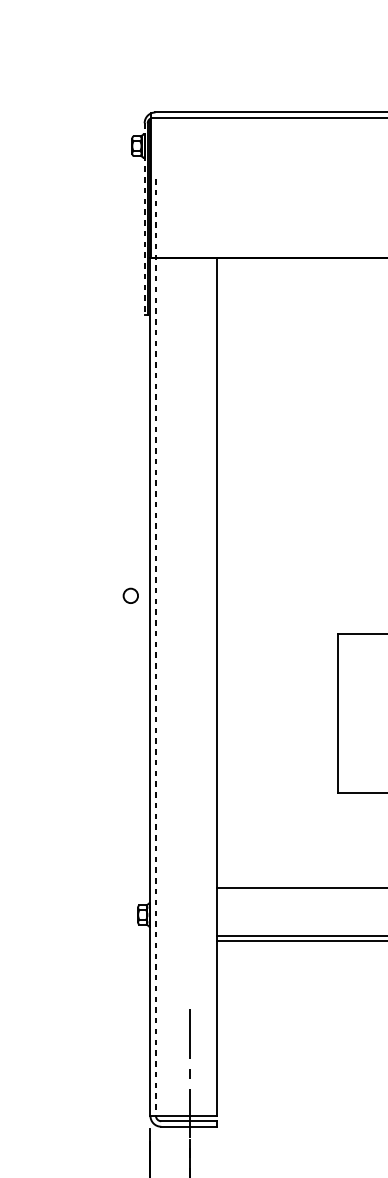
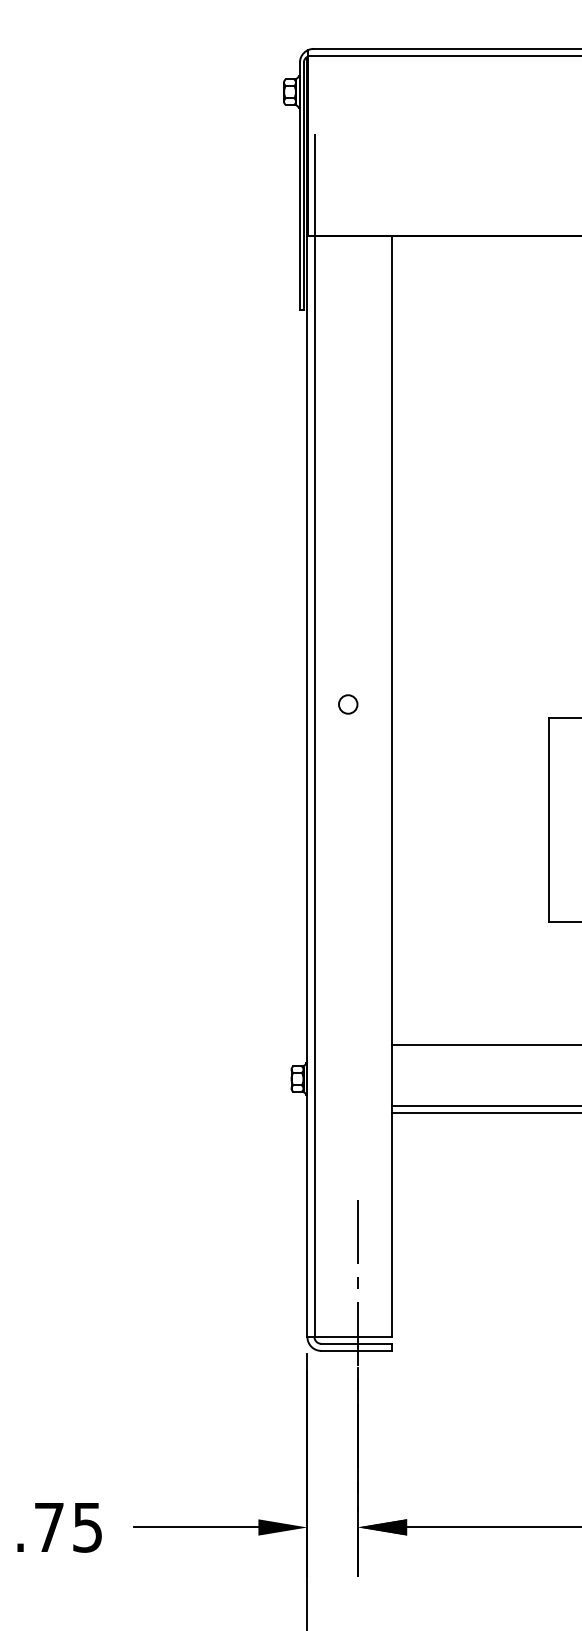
line: (144, 219) -> (299, 186), dashed -> solid
circle: (131, 595) -> (348, 704), moved
line: (155, 648) -> (314, 736), dashed -> solid

